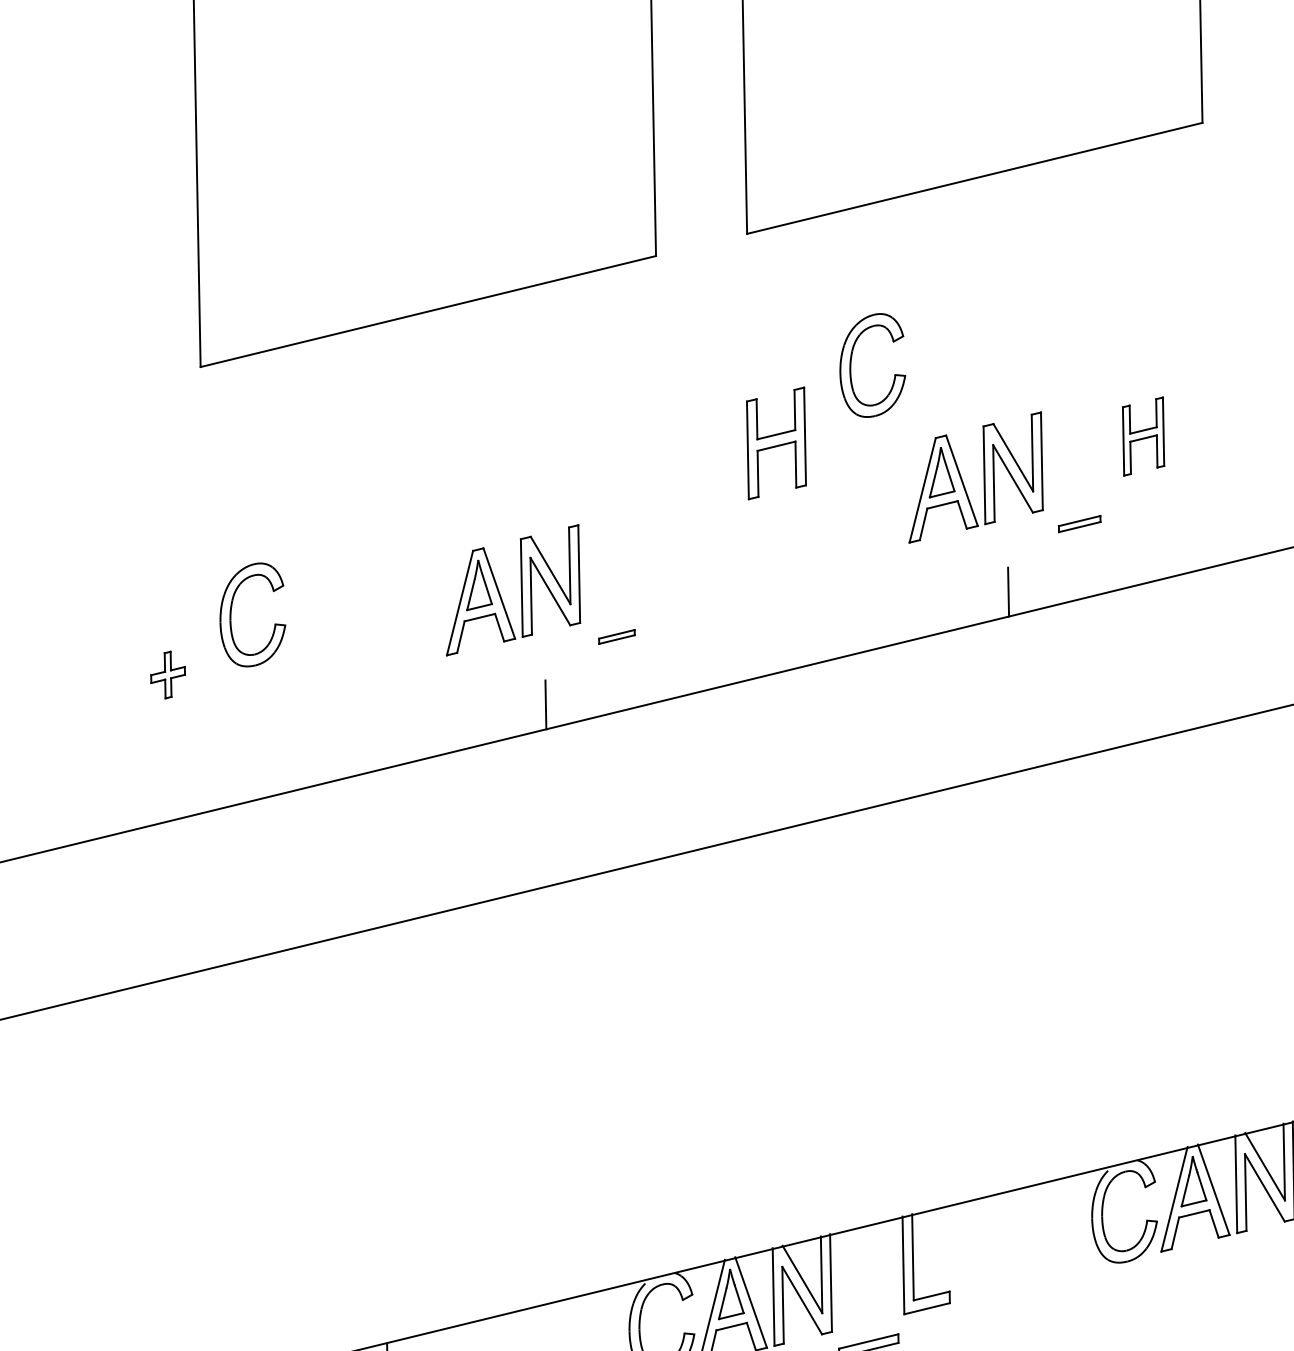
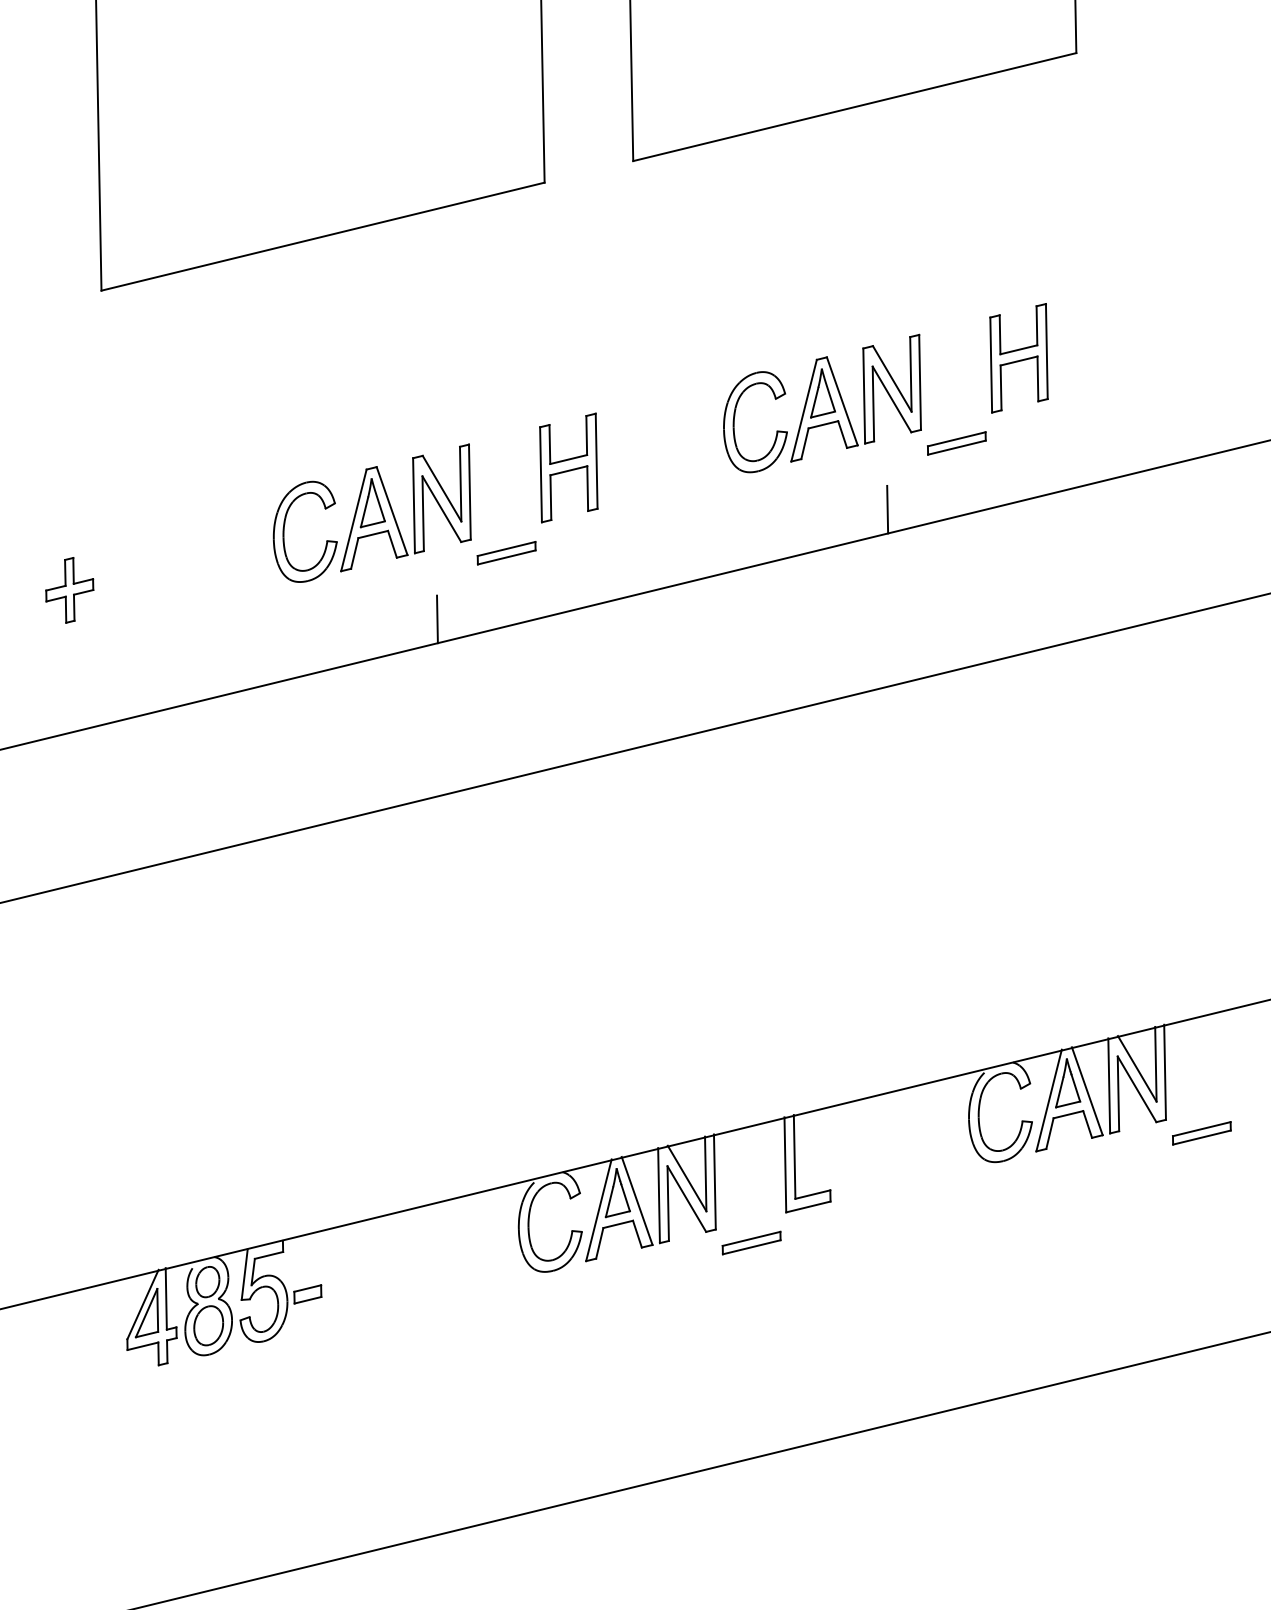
part: (852, 359) -> (735, 416), moved
part: (1143, 436) -> (1018, 358), size x1.43
part: (776, 442) -> (568, 467), moved
part: (1079, 524) -> (956, 443), size x1.43
part: (231, 614) -> (284, 531), moved
part: (616, 637) -> (506, 553), size x1.67
part: (167, 675) -> (69, 590), size x1.43

